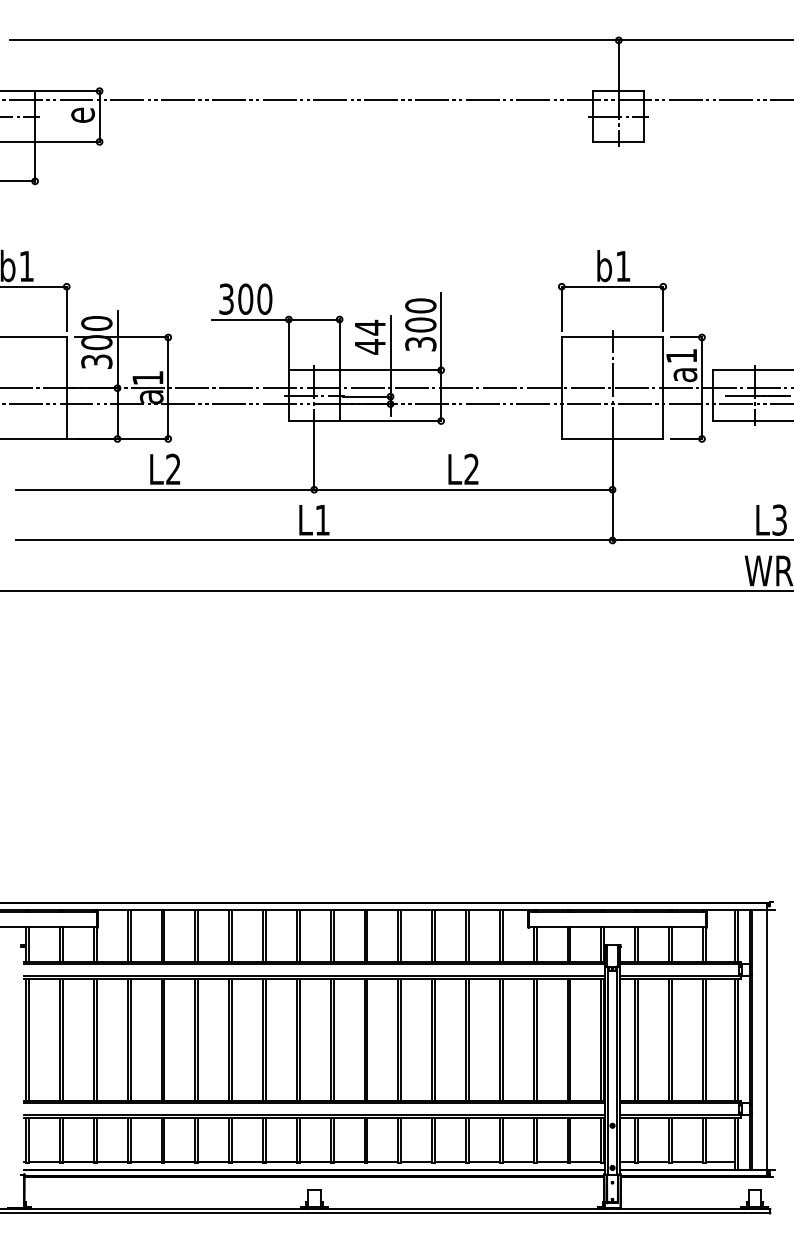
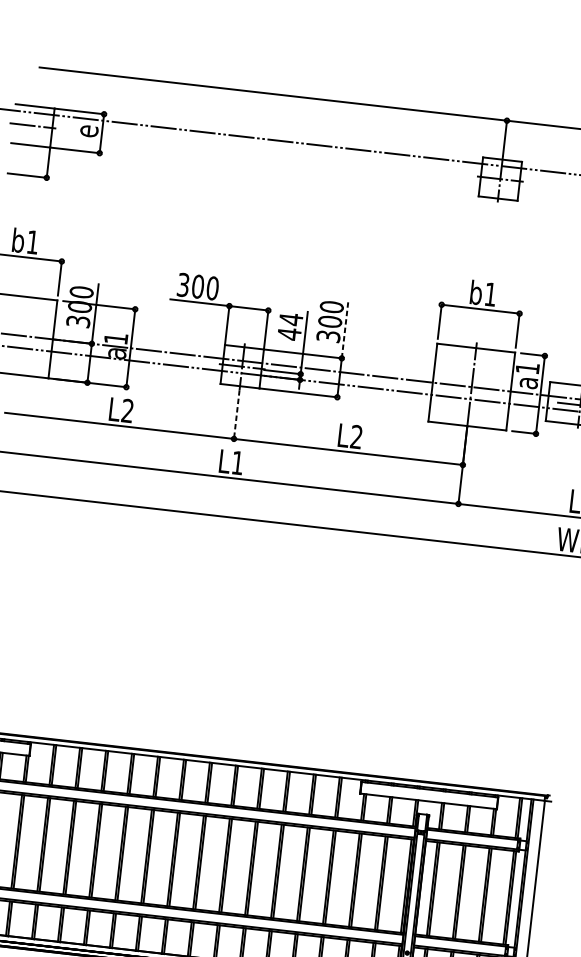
line: (441, 331) -> (345, 328), solid -> dashed
line: (314, 458) -> (236, 414), solid -> dashed

